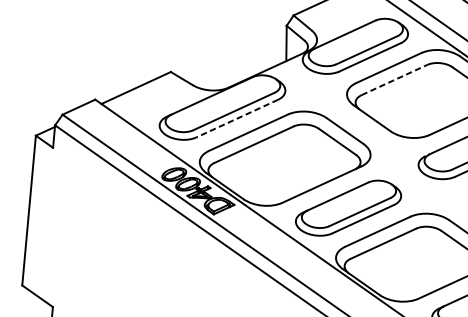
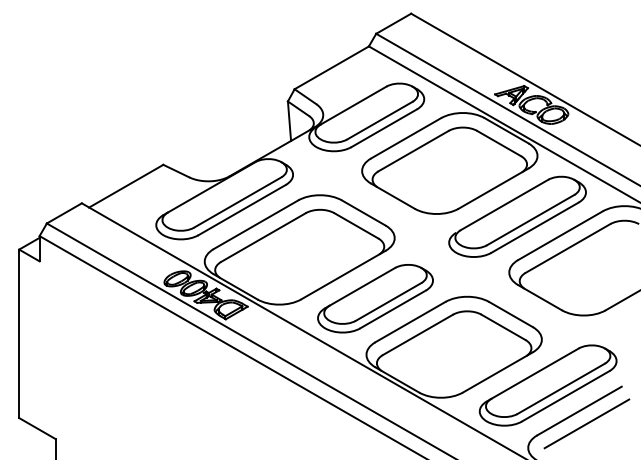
line: (394, 79) -> (413, 150), dashed -> solid
line: (236, 118) -> (241, 210), dashed -> solid

